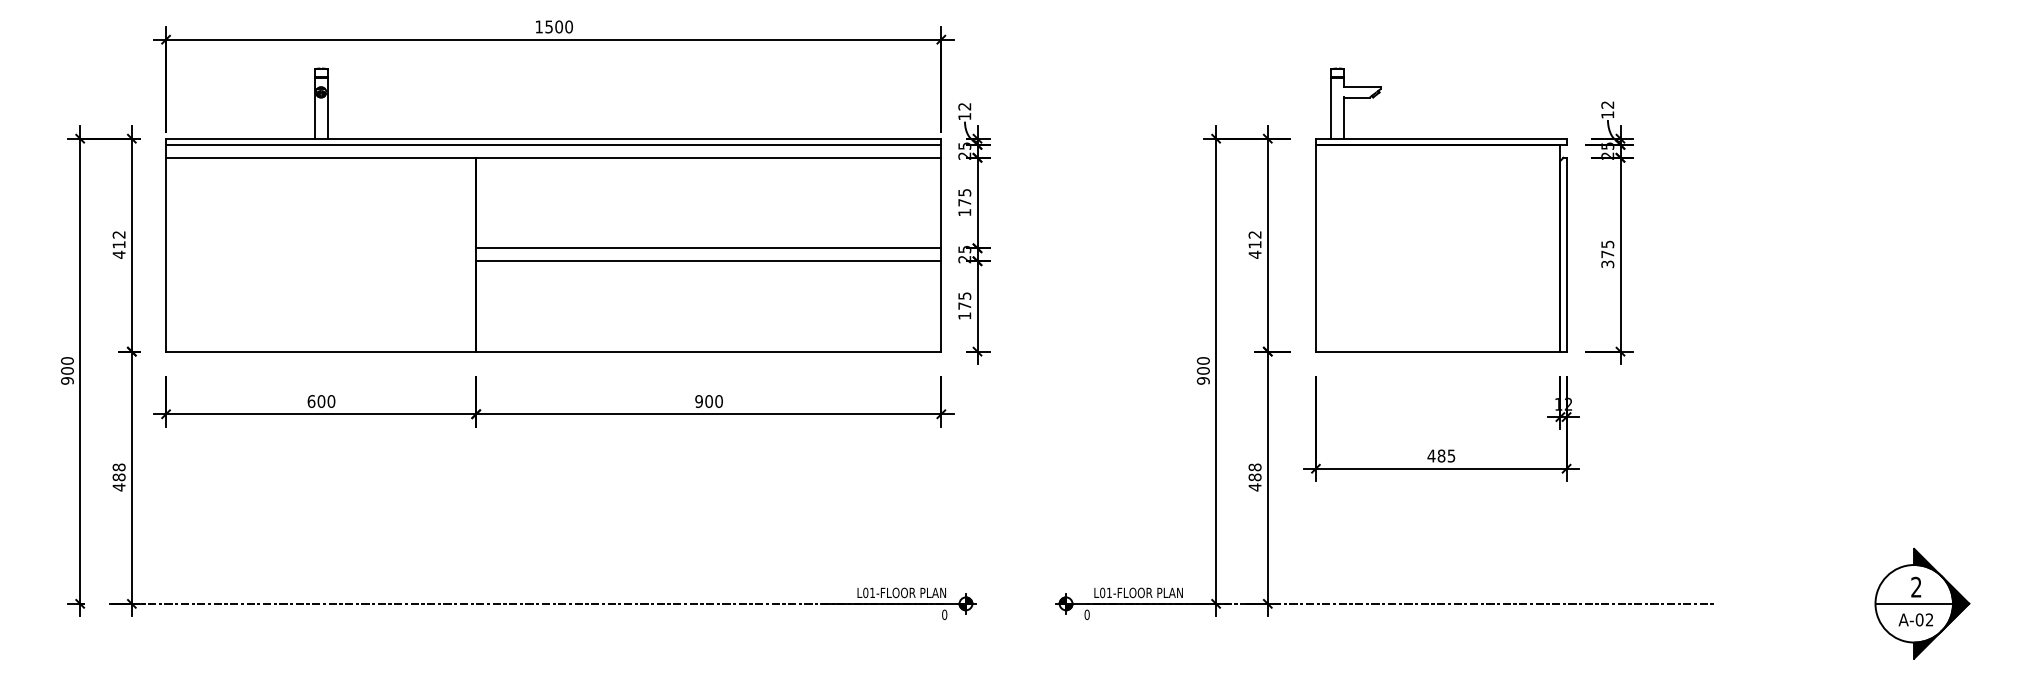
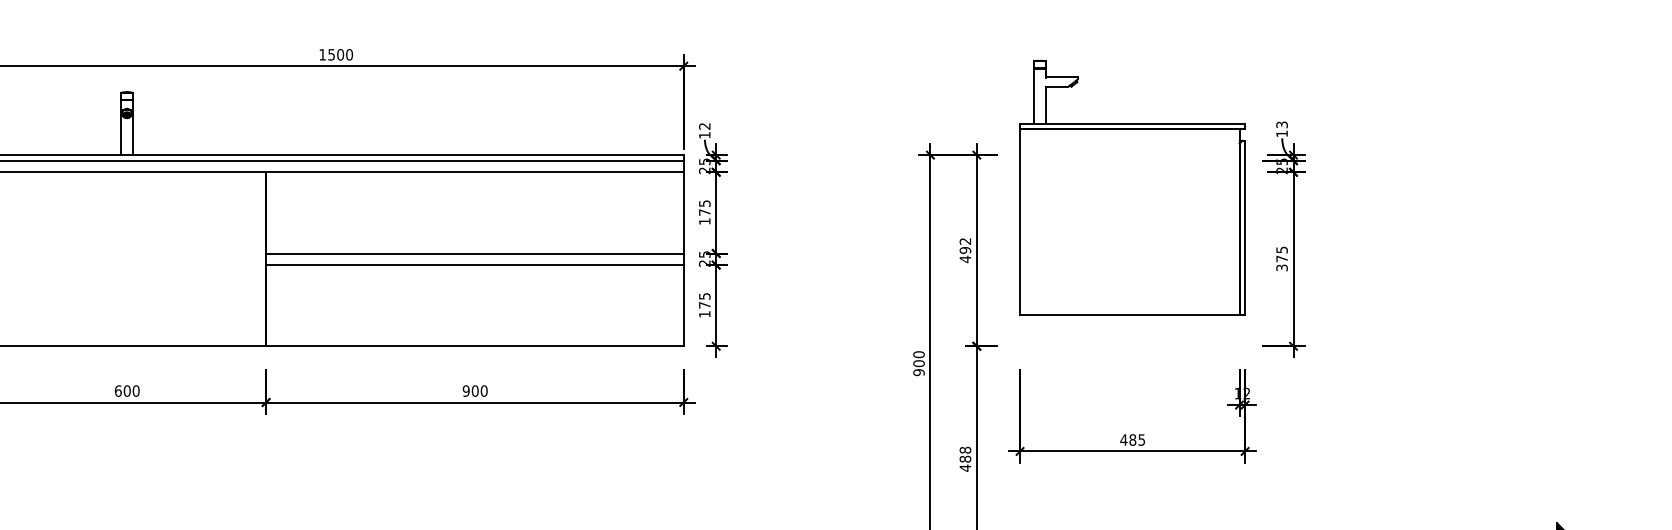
text: (1607, 104) -> (1281, 124), 12 -> 13
part: (1441, 209) -> (1132, 187), moved
text: (1254, 244) -> (964, 250), 412 -> 492

